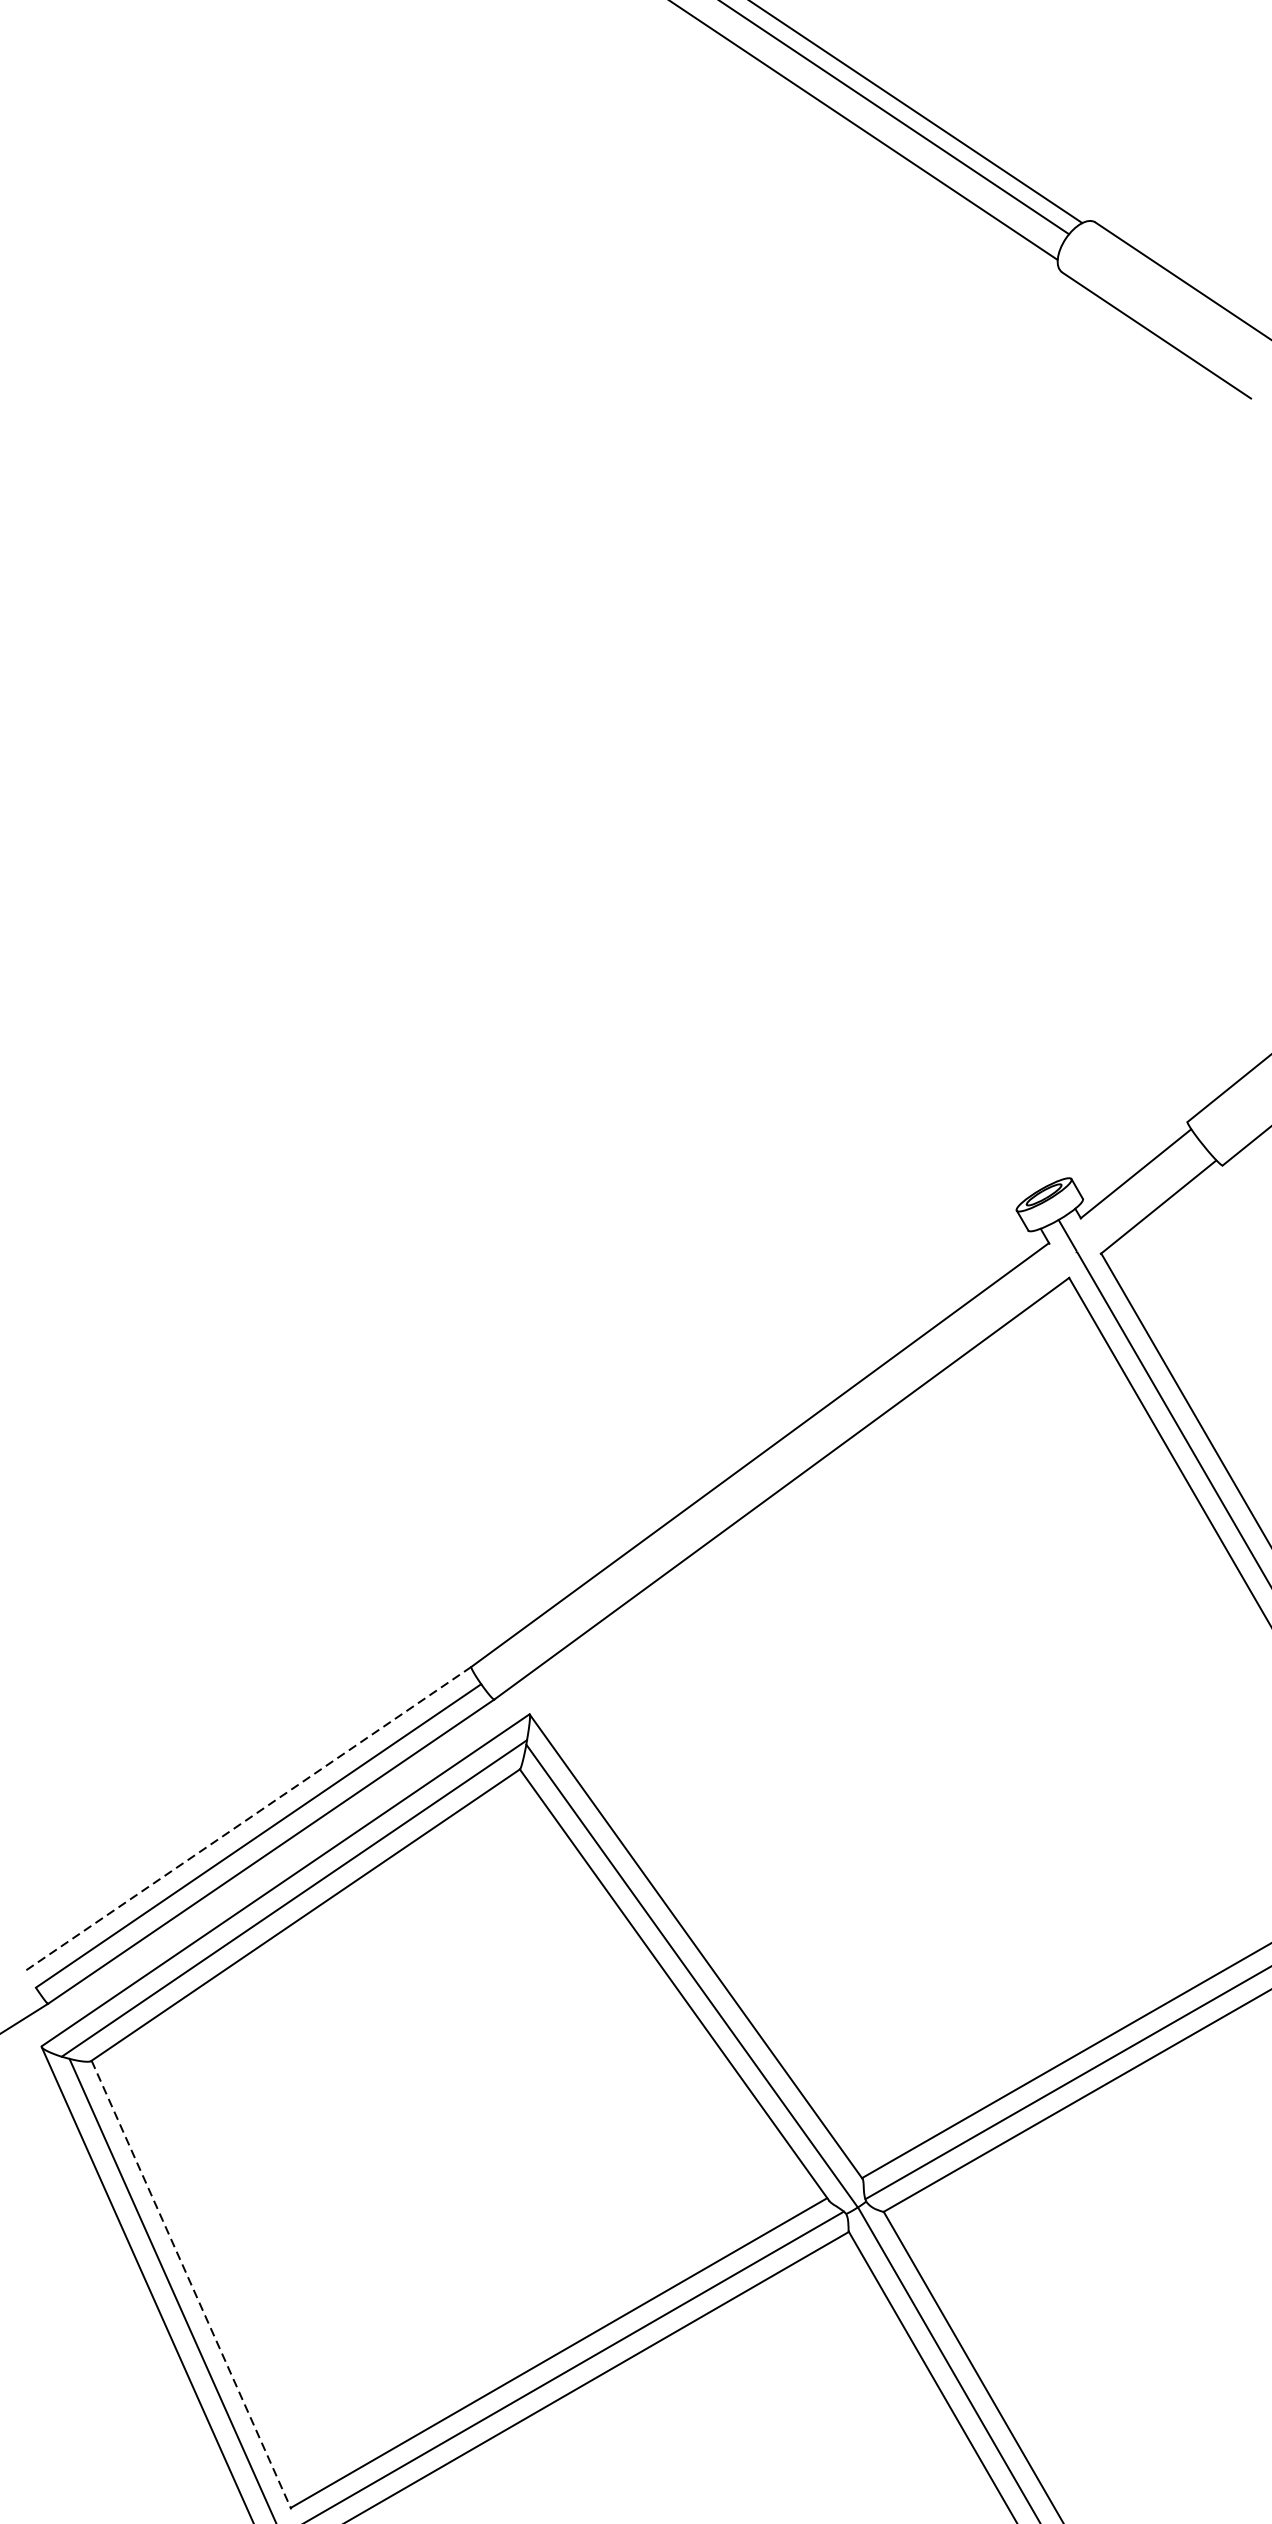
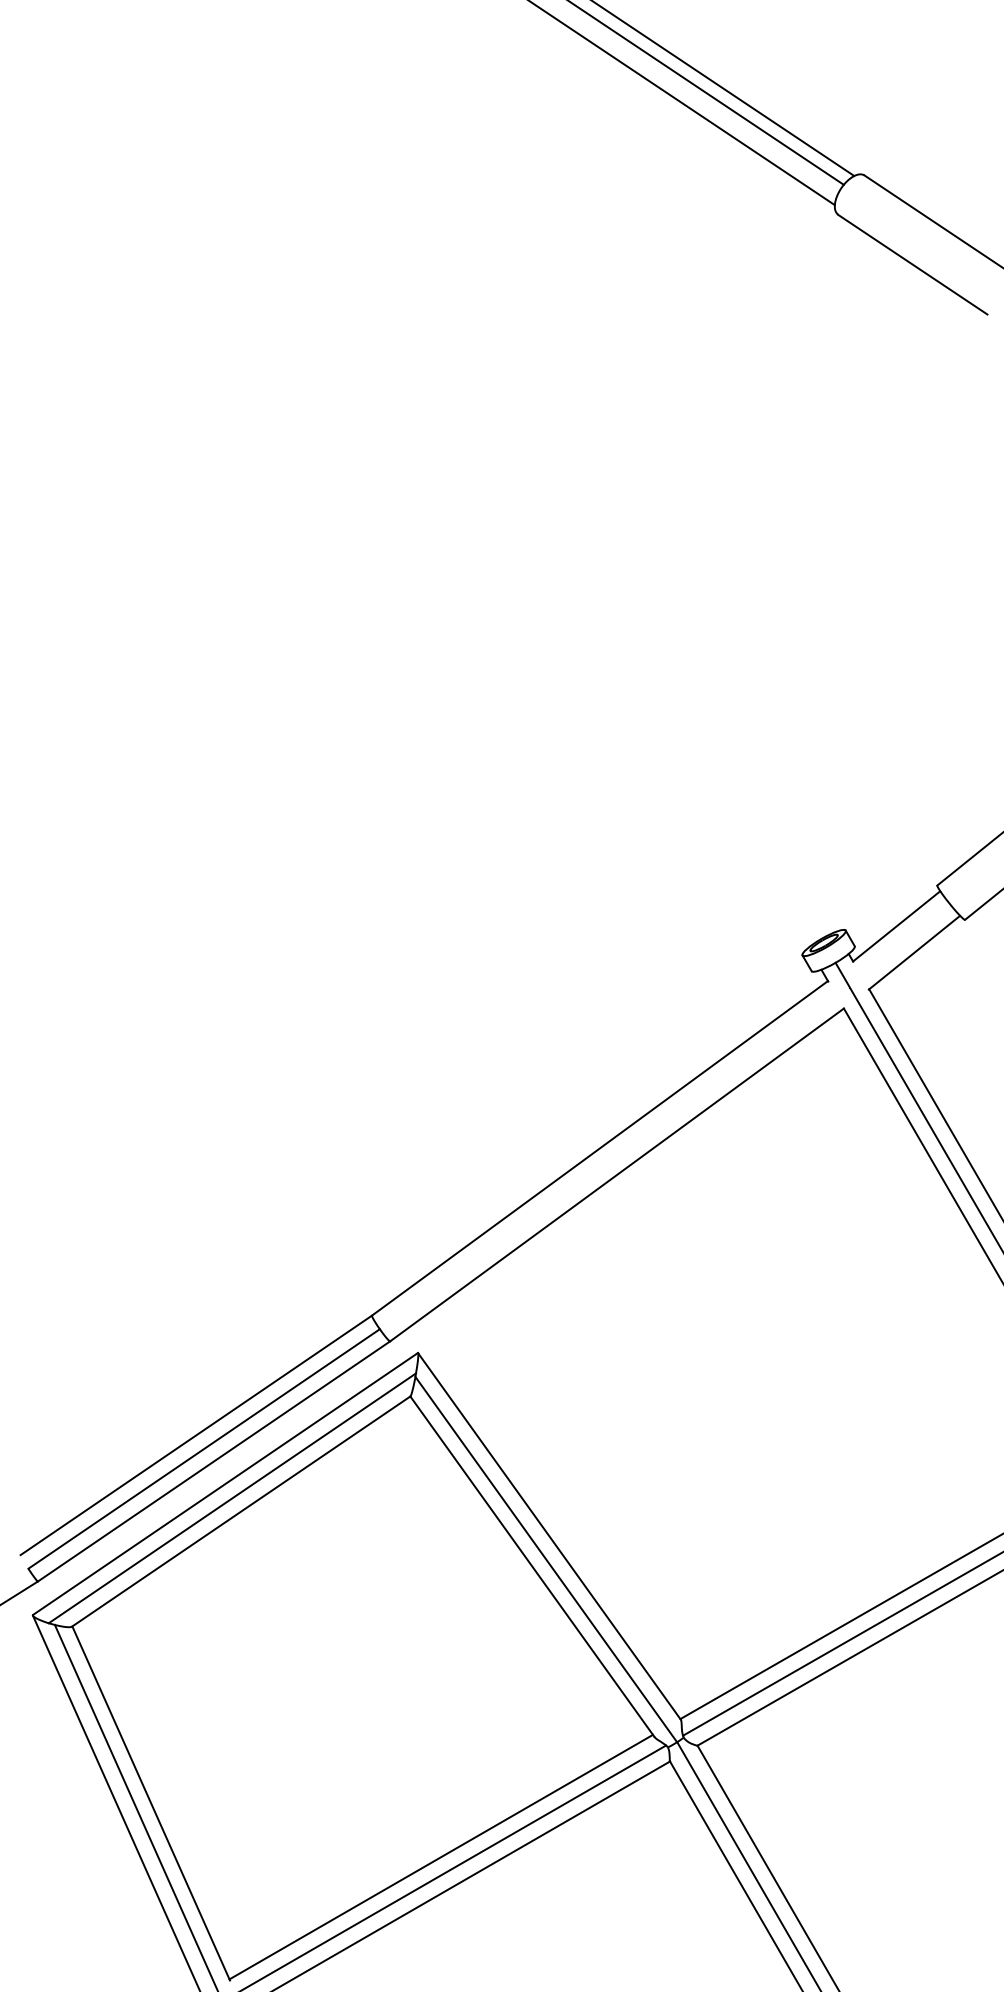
line: (248, 1818) -> (196, 1435), dashed -> solid
line: (191, 2285) -> (151, 1803), dashed -> solid

